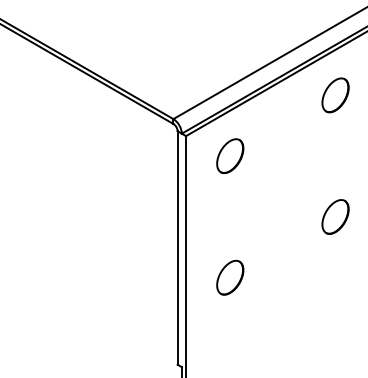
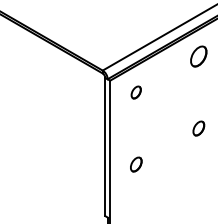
part: (228, 156) -> (135, 92), size x0.6
part: (335, 216) -> (198, 128), size x0.7
part: (228, 277) -> (135, 164), size x0.7

